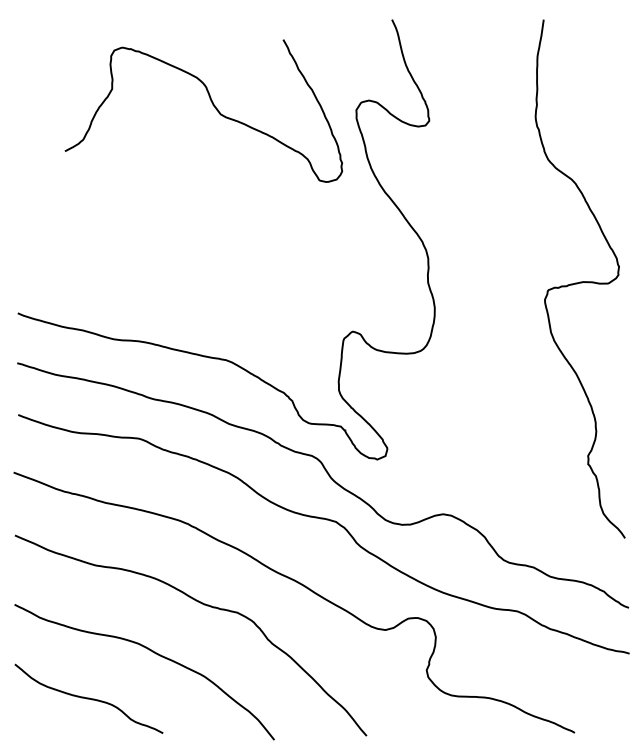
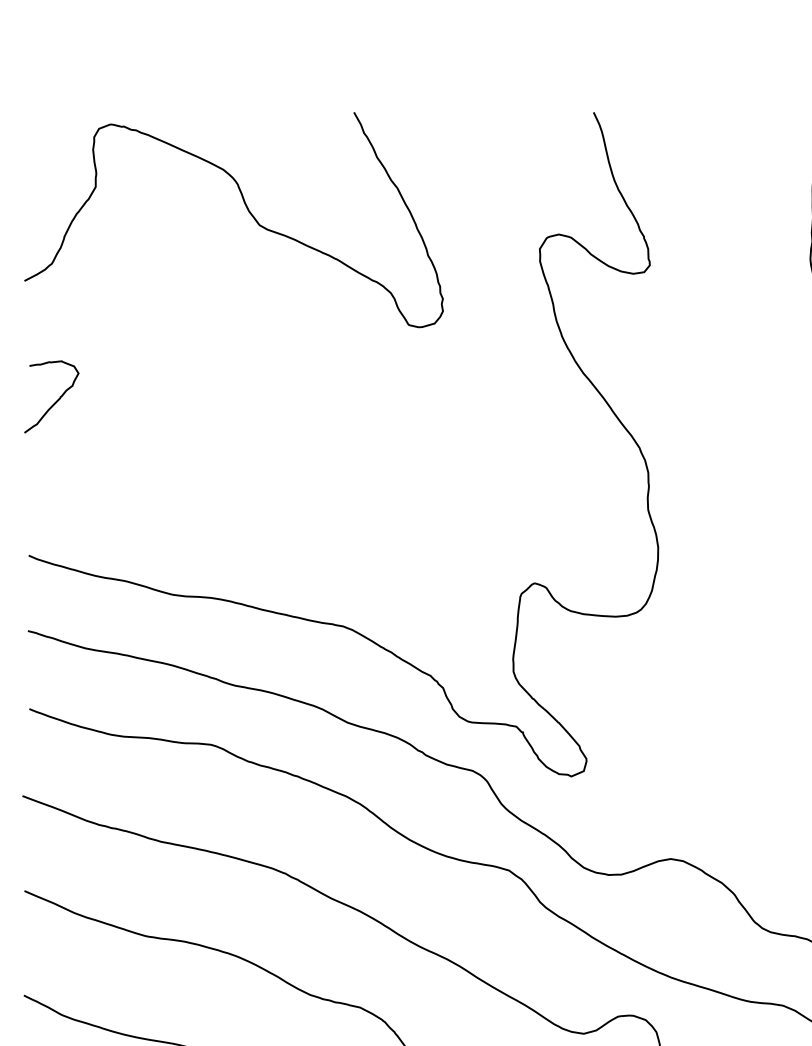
curve: (212, 105) -> (247, 211), moved
curve: (35, 210) -> (55, 400), added

